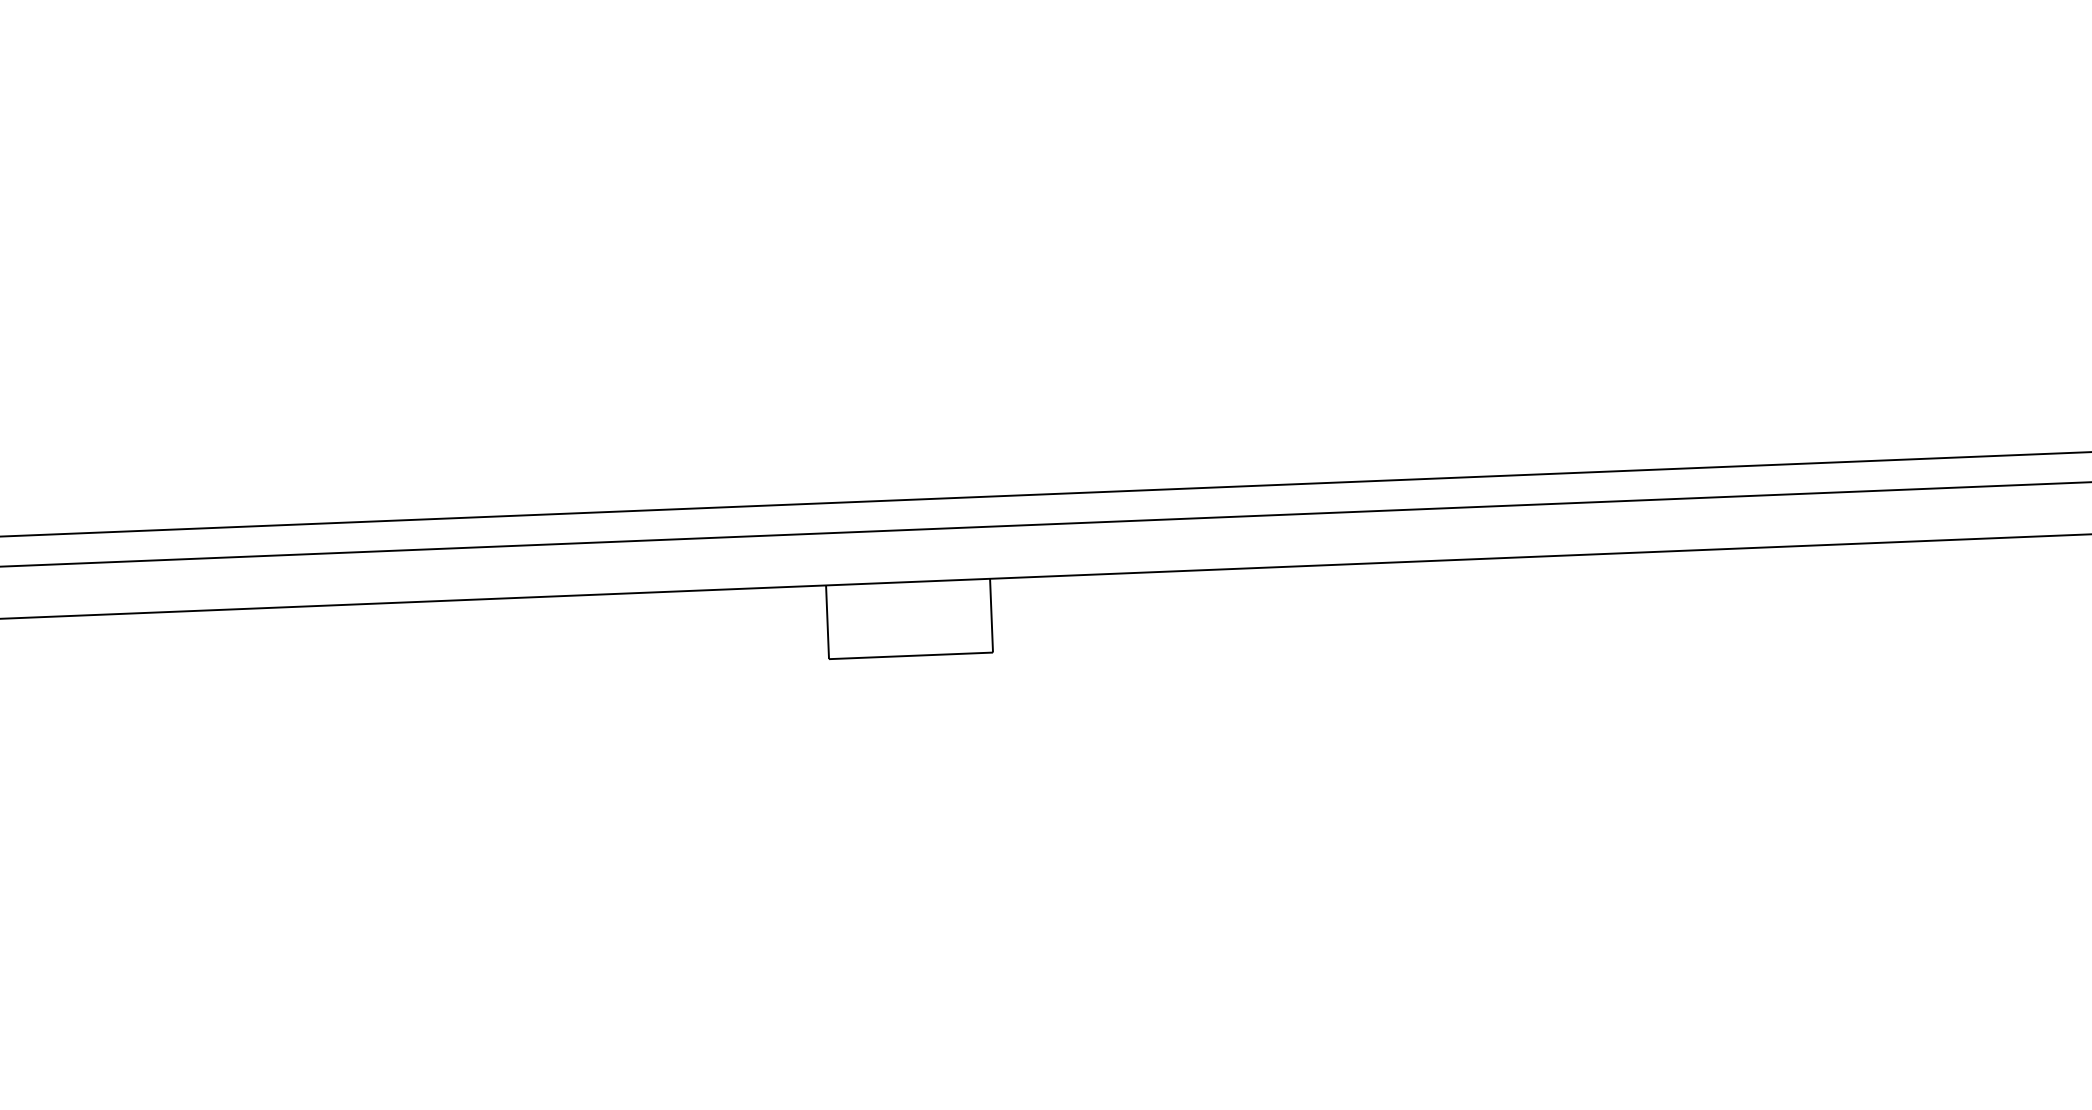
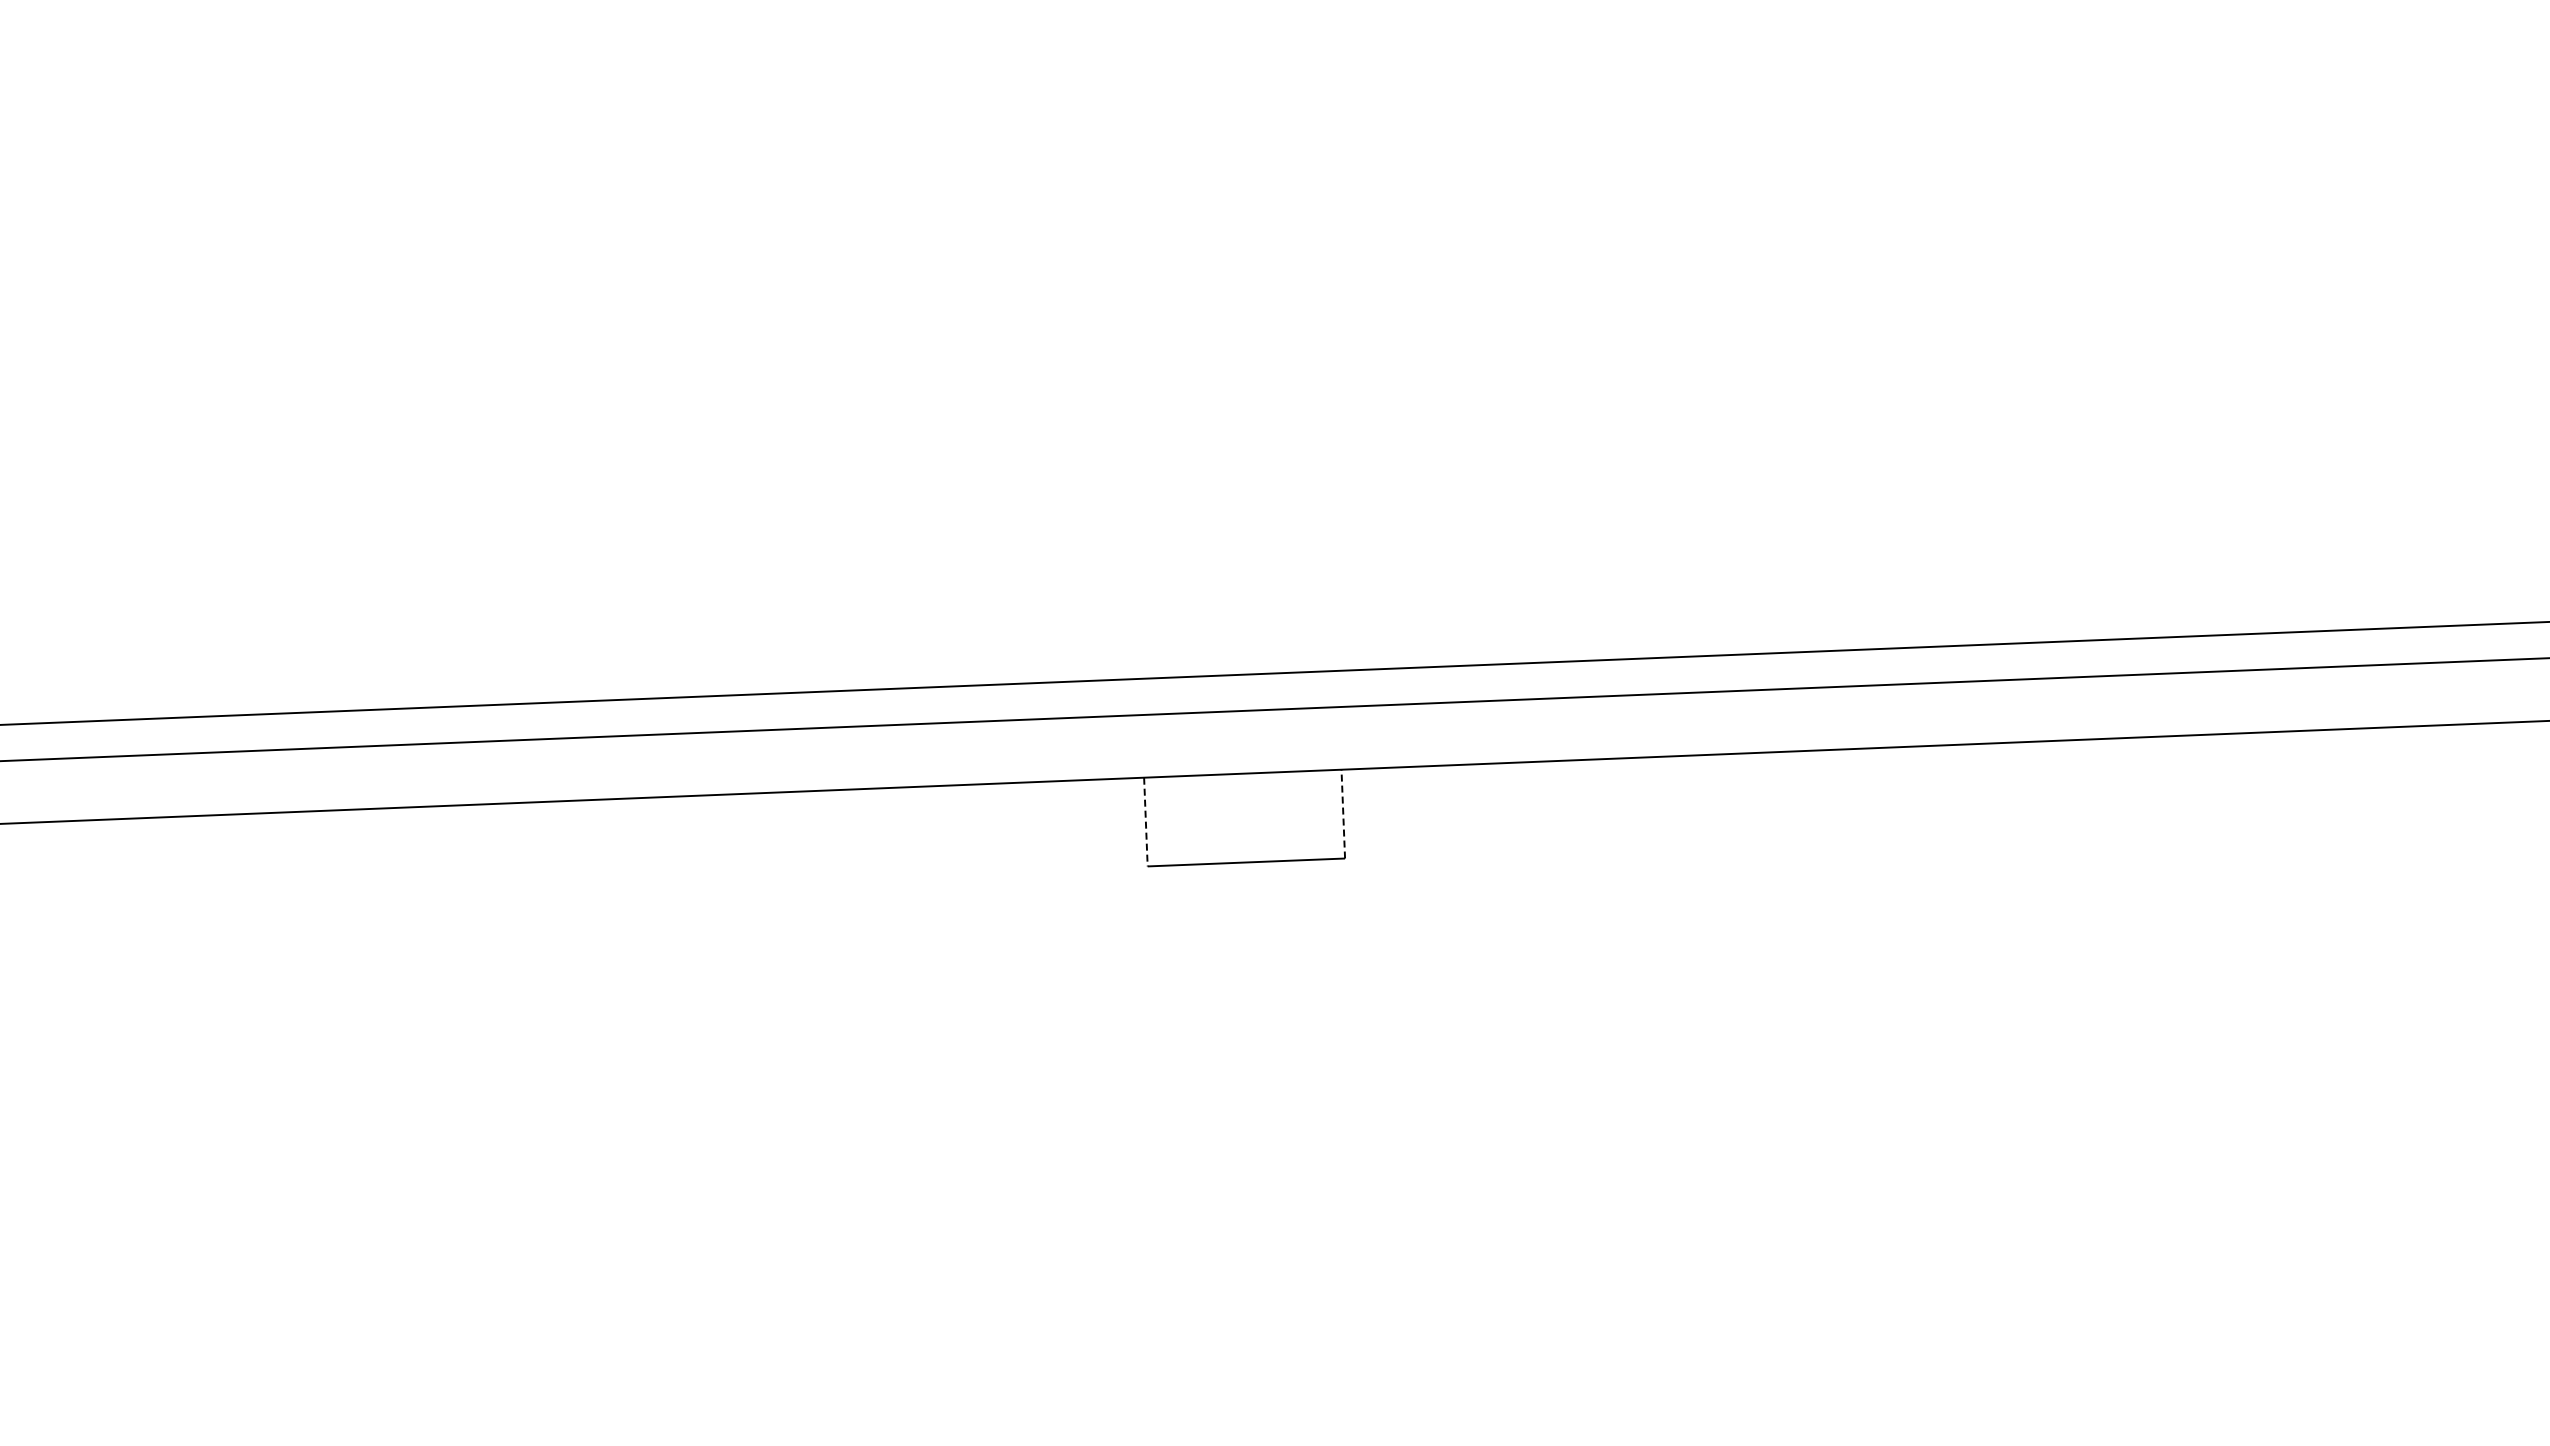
line: (991, 615) -> (1343, 813), solid -> dashed
line: (827, 622) -> (1145, 822), solid -> dashed

